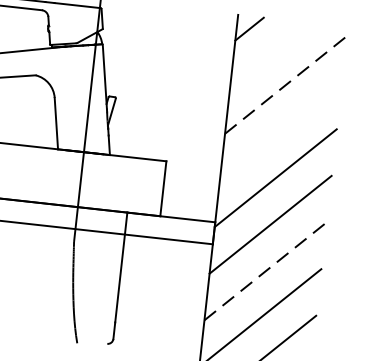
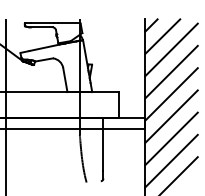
line: (270, 54) -> (162, 36), added
line: (285, 84) -> (171, 49), dashed -> solid
line: (280, 130) -> (171, 71), added
line: (265, 270) -> (171, 138), dashed -> solid

